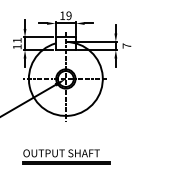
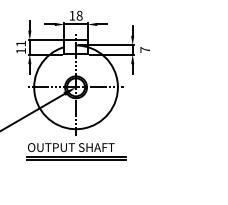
text: (68, 15) -> (79, 15), 19 -> 18
part: (66, 156) -> (76, 151), moved

